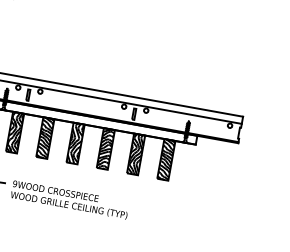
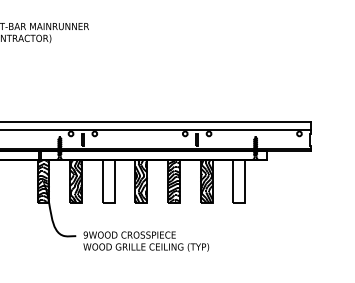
hatch: (45, 138) -> (108, 181), removed
hatch: (166, 159) -> (239, 181), removed

